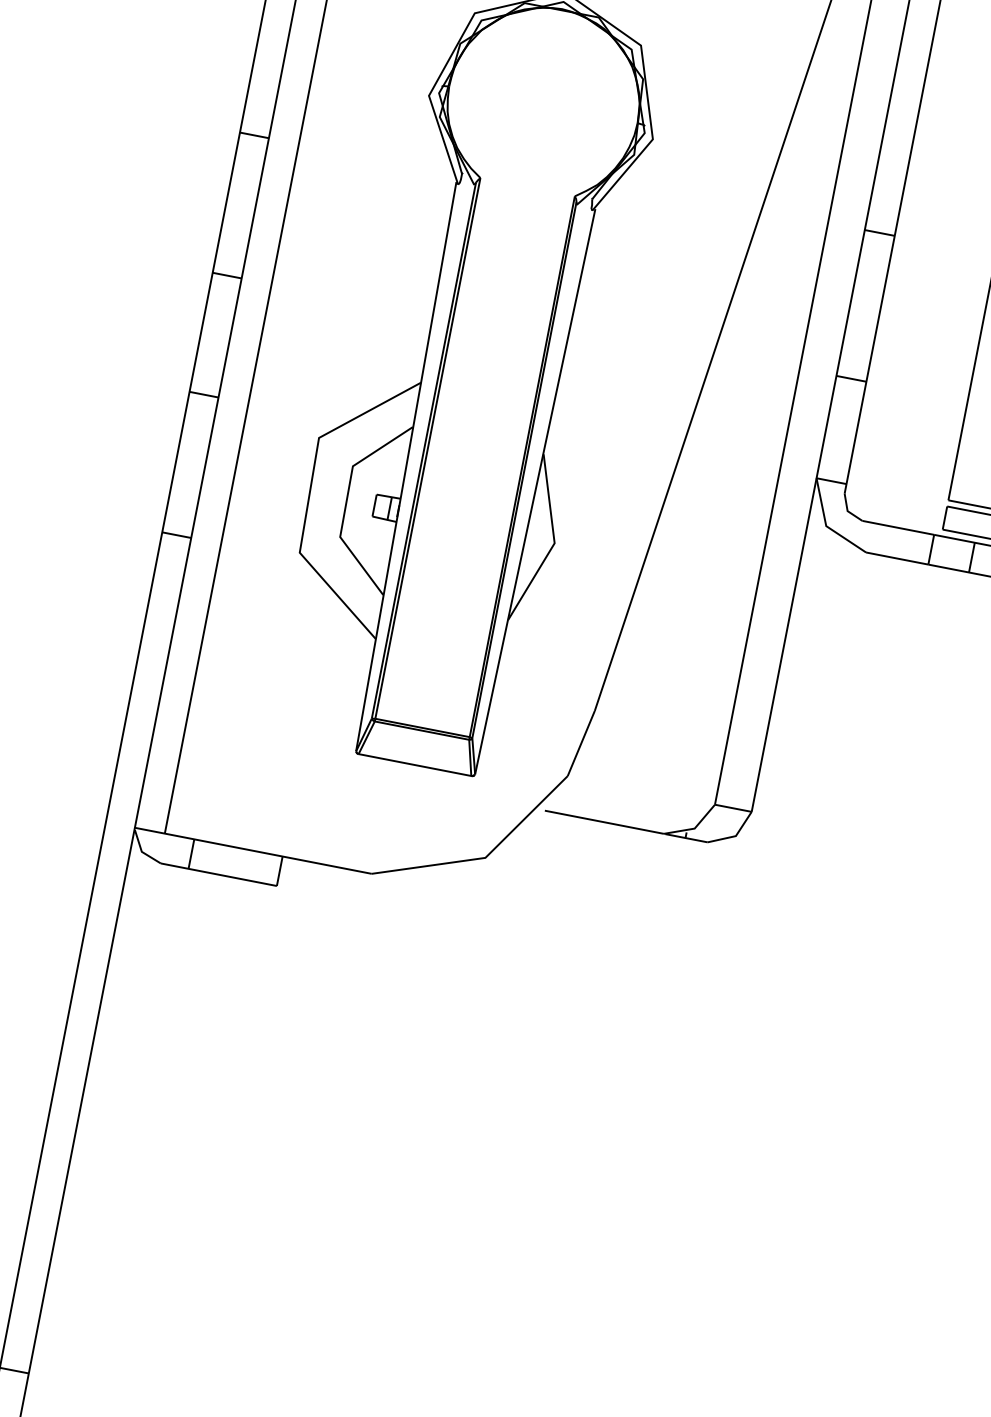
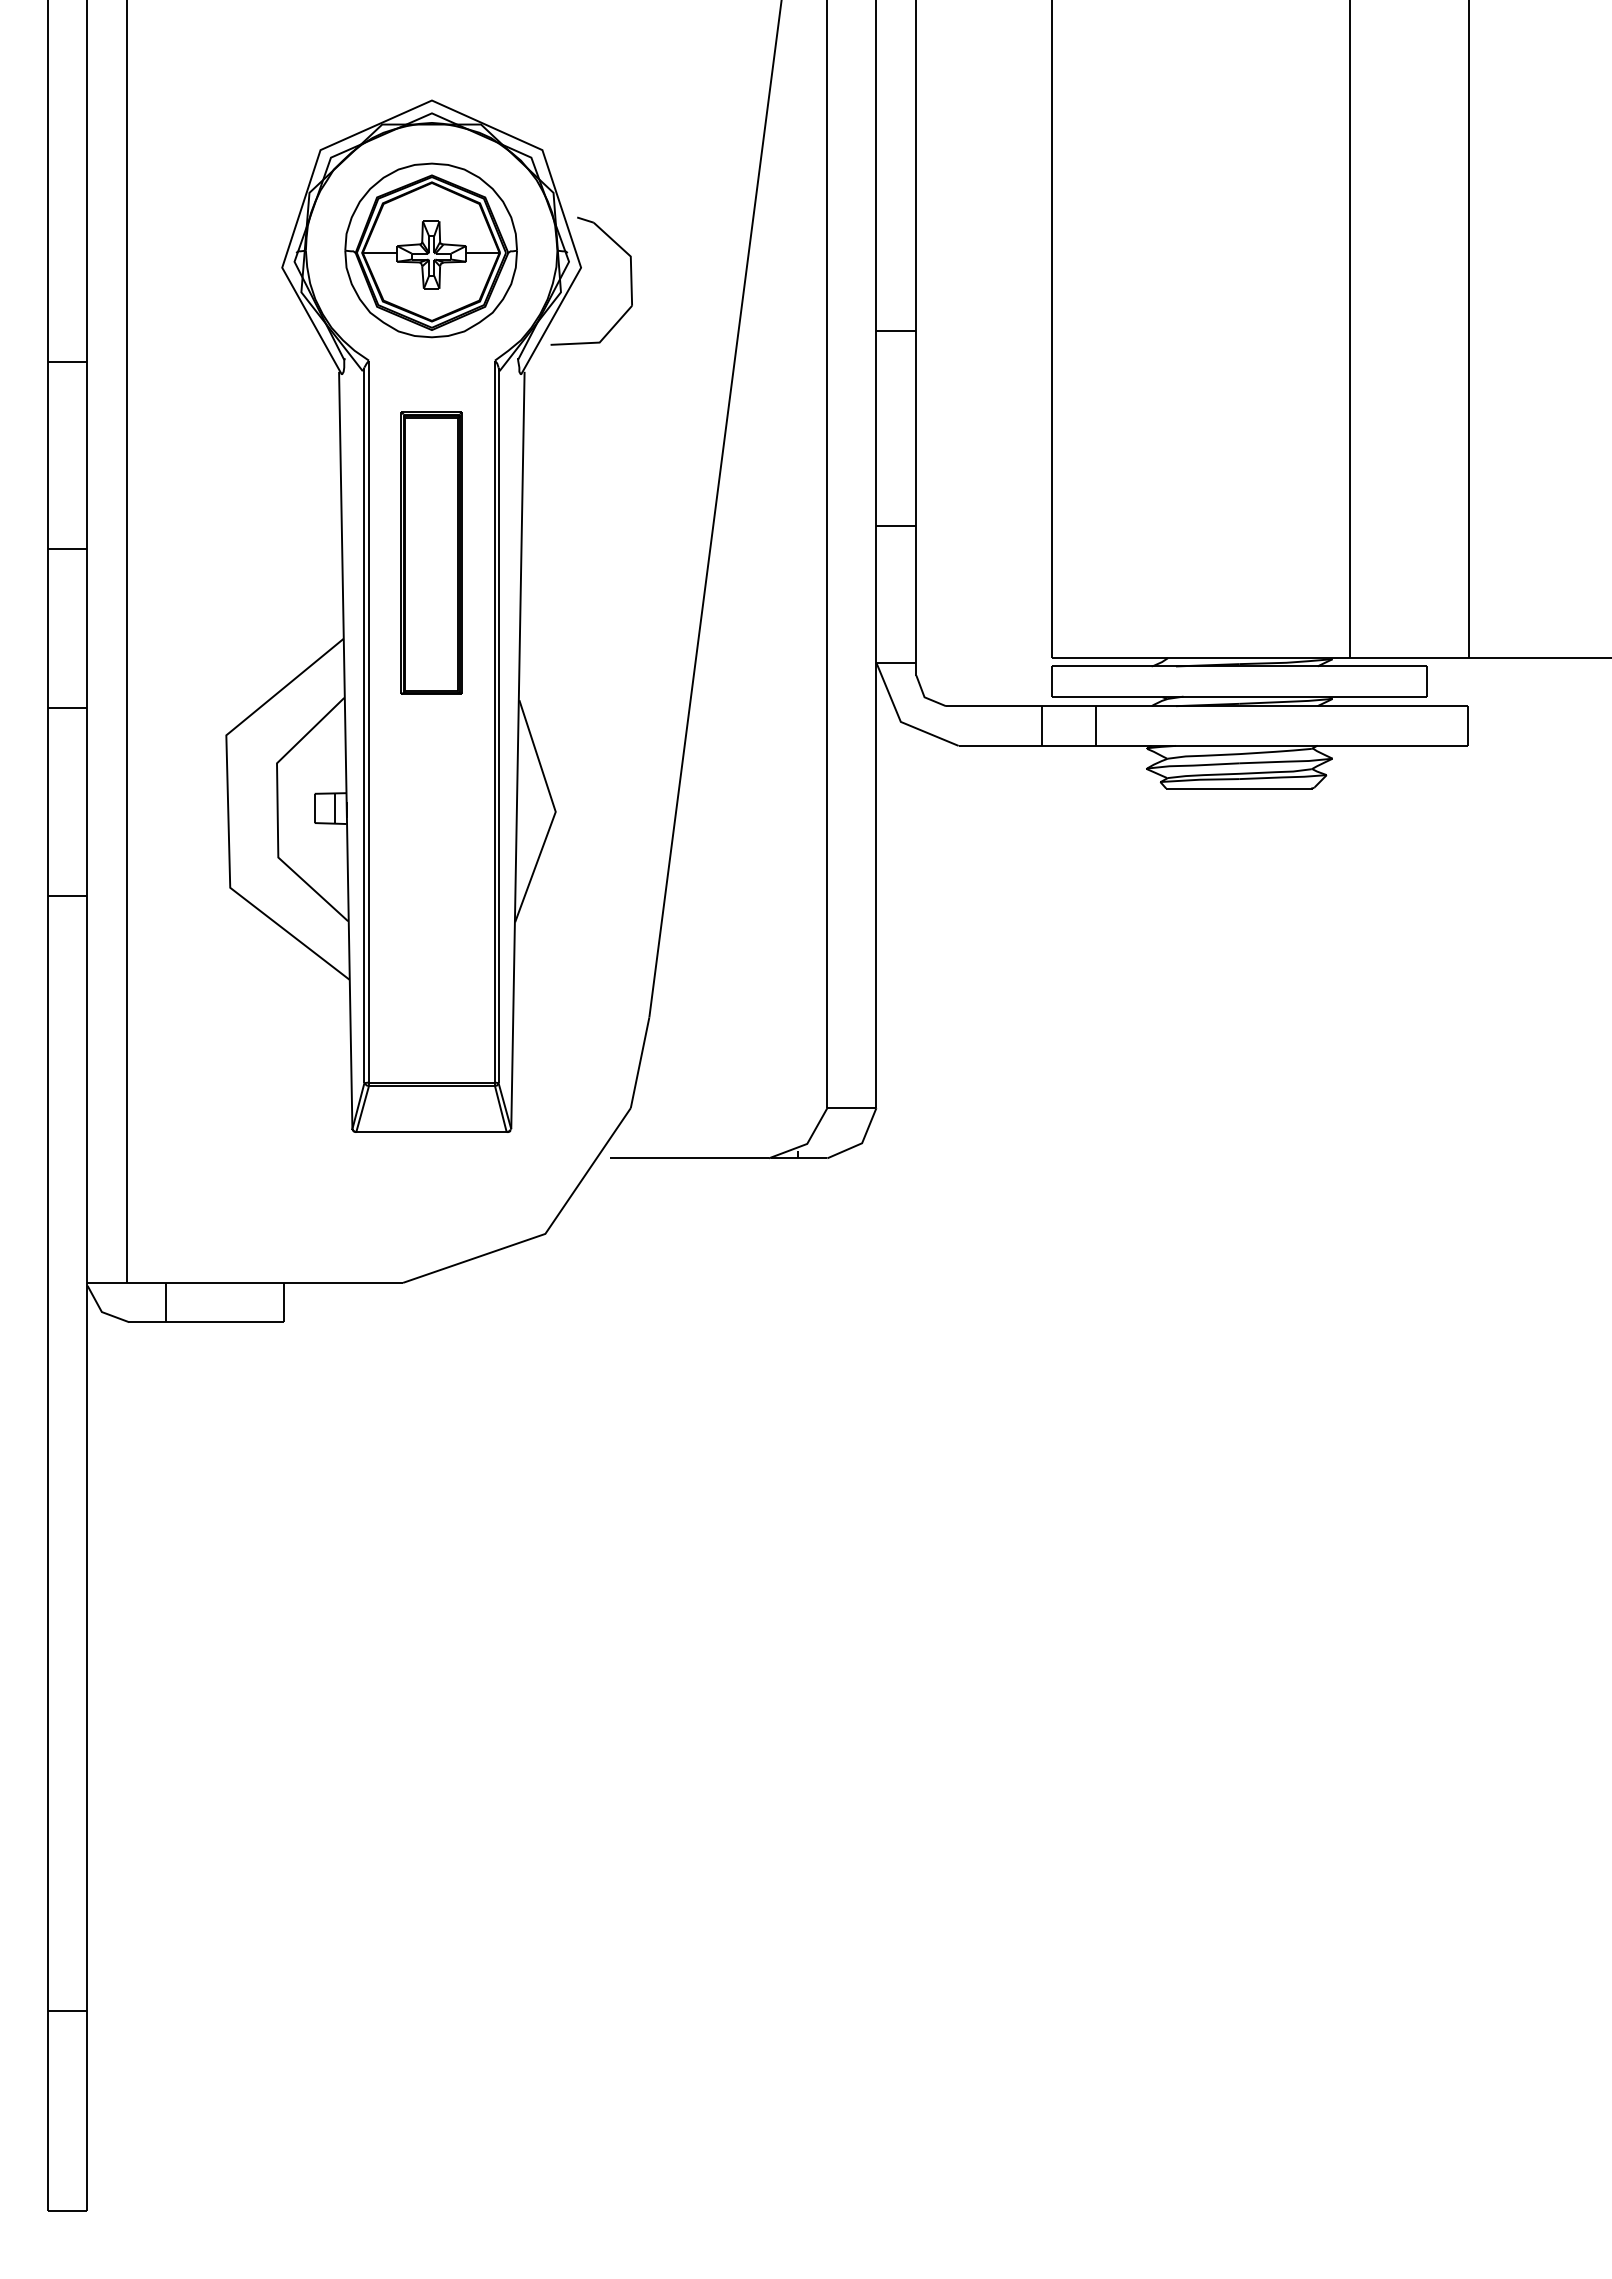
part: (542, 104) -> (430, 250), added
part: (688, 156) -> (630, 280), added
part: (499, 330) -> (431, 552), added

